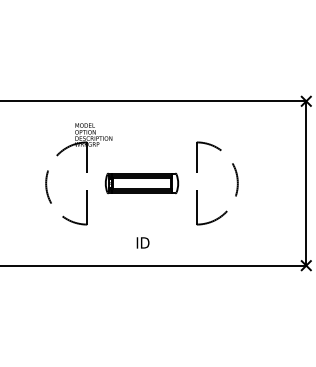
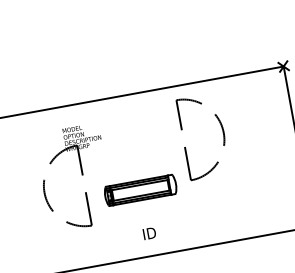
part: (236, 182) -> (222, 132), moved
part: (142, 183) -> (141, 190), moved

